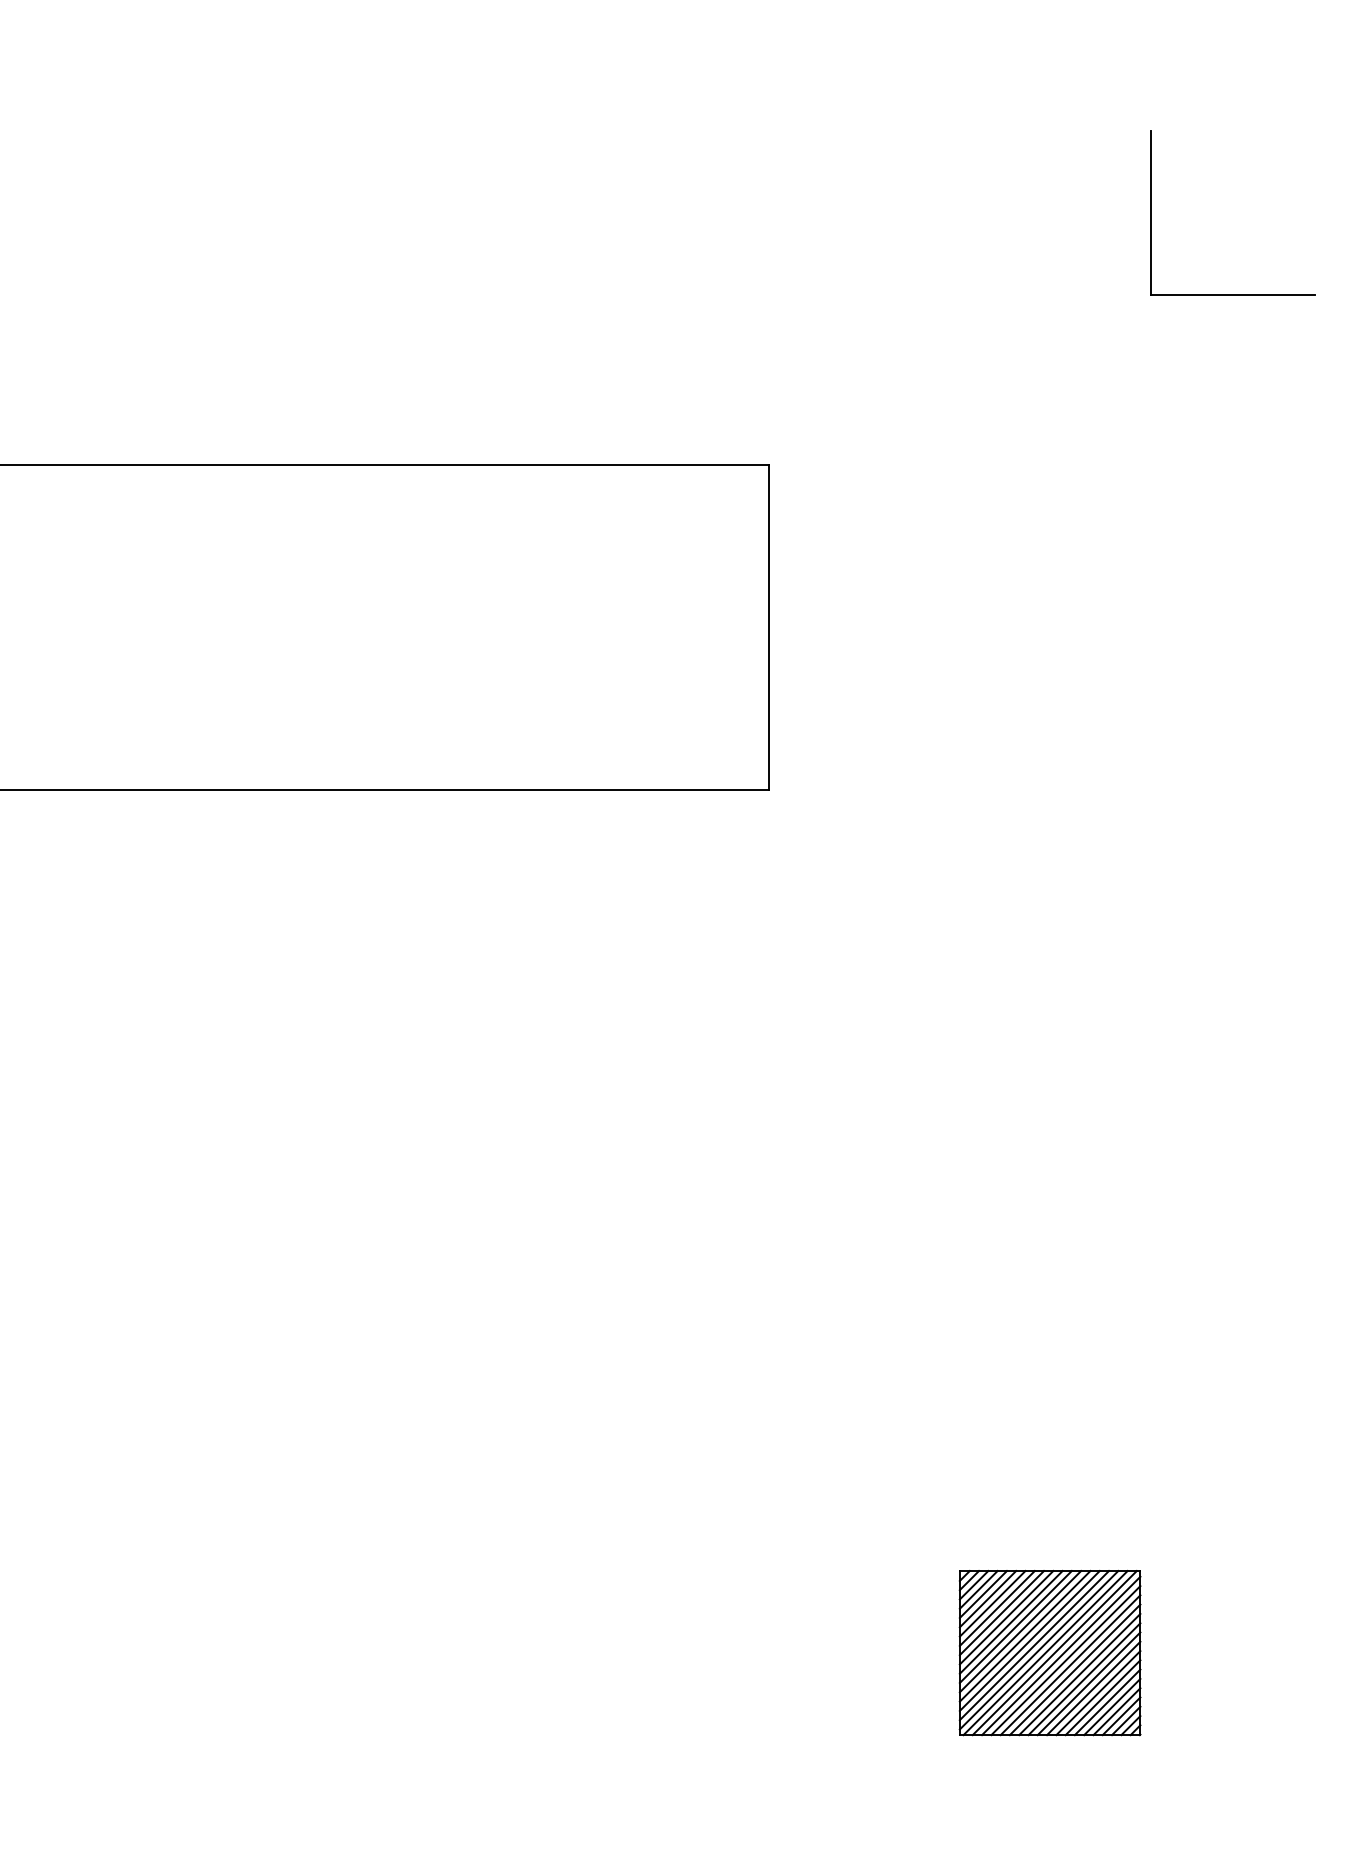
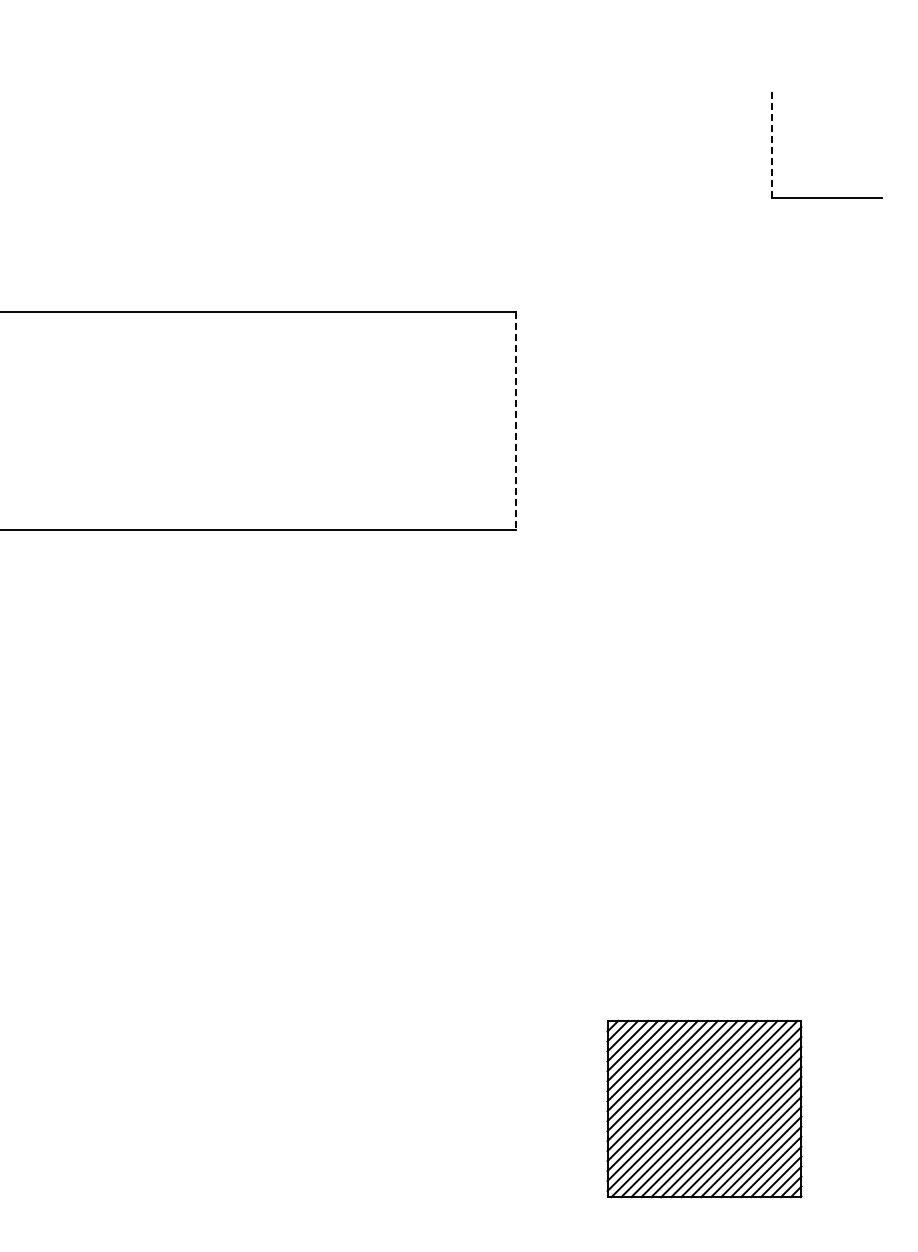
line: (1151, 212) -> (772, 142), solid -> dashed
line: (768, 628) -> (515, 421), solid -> dashed
part: (1049, 1653) -> (704, 1109), size x1.6

